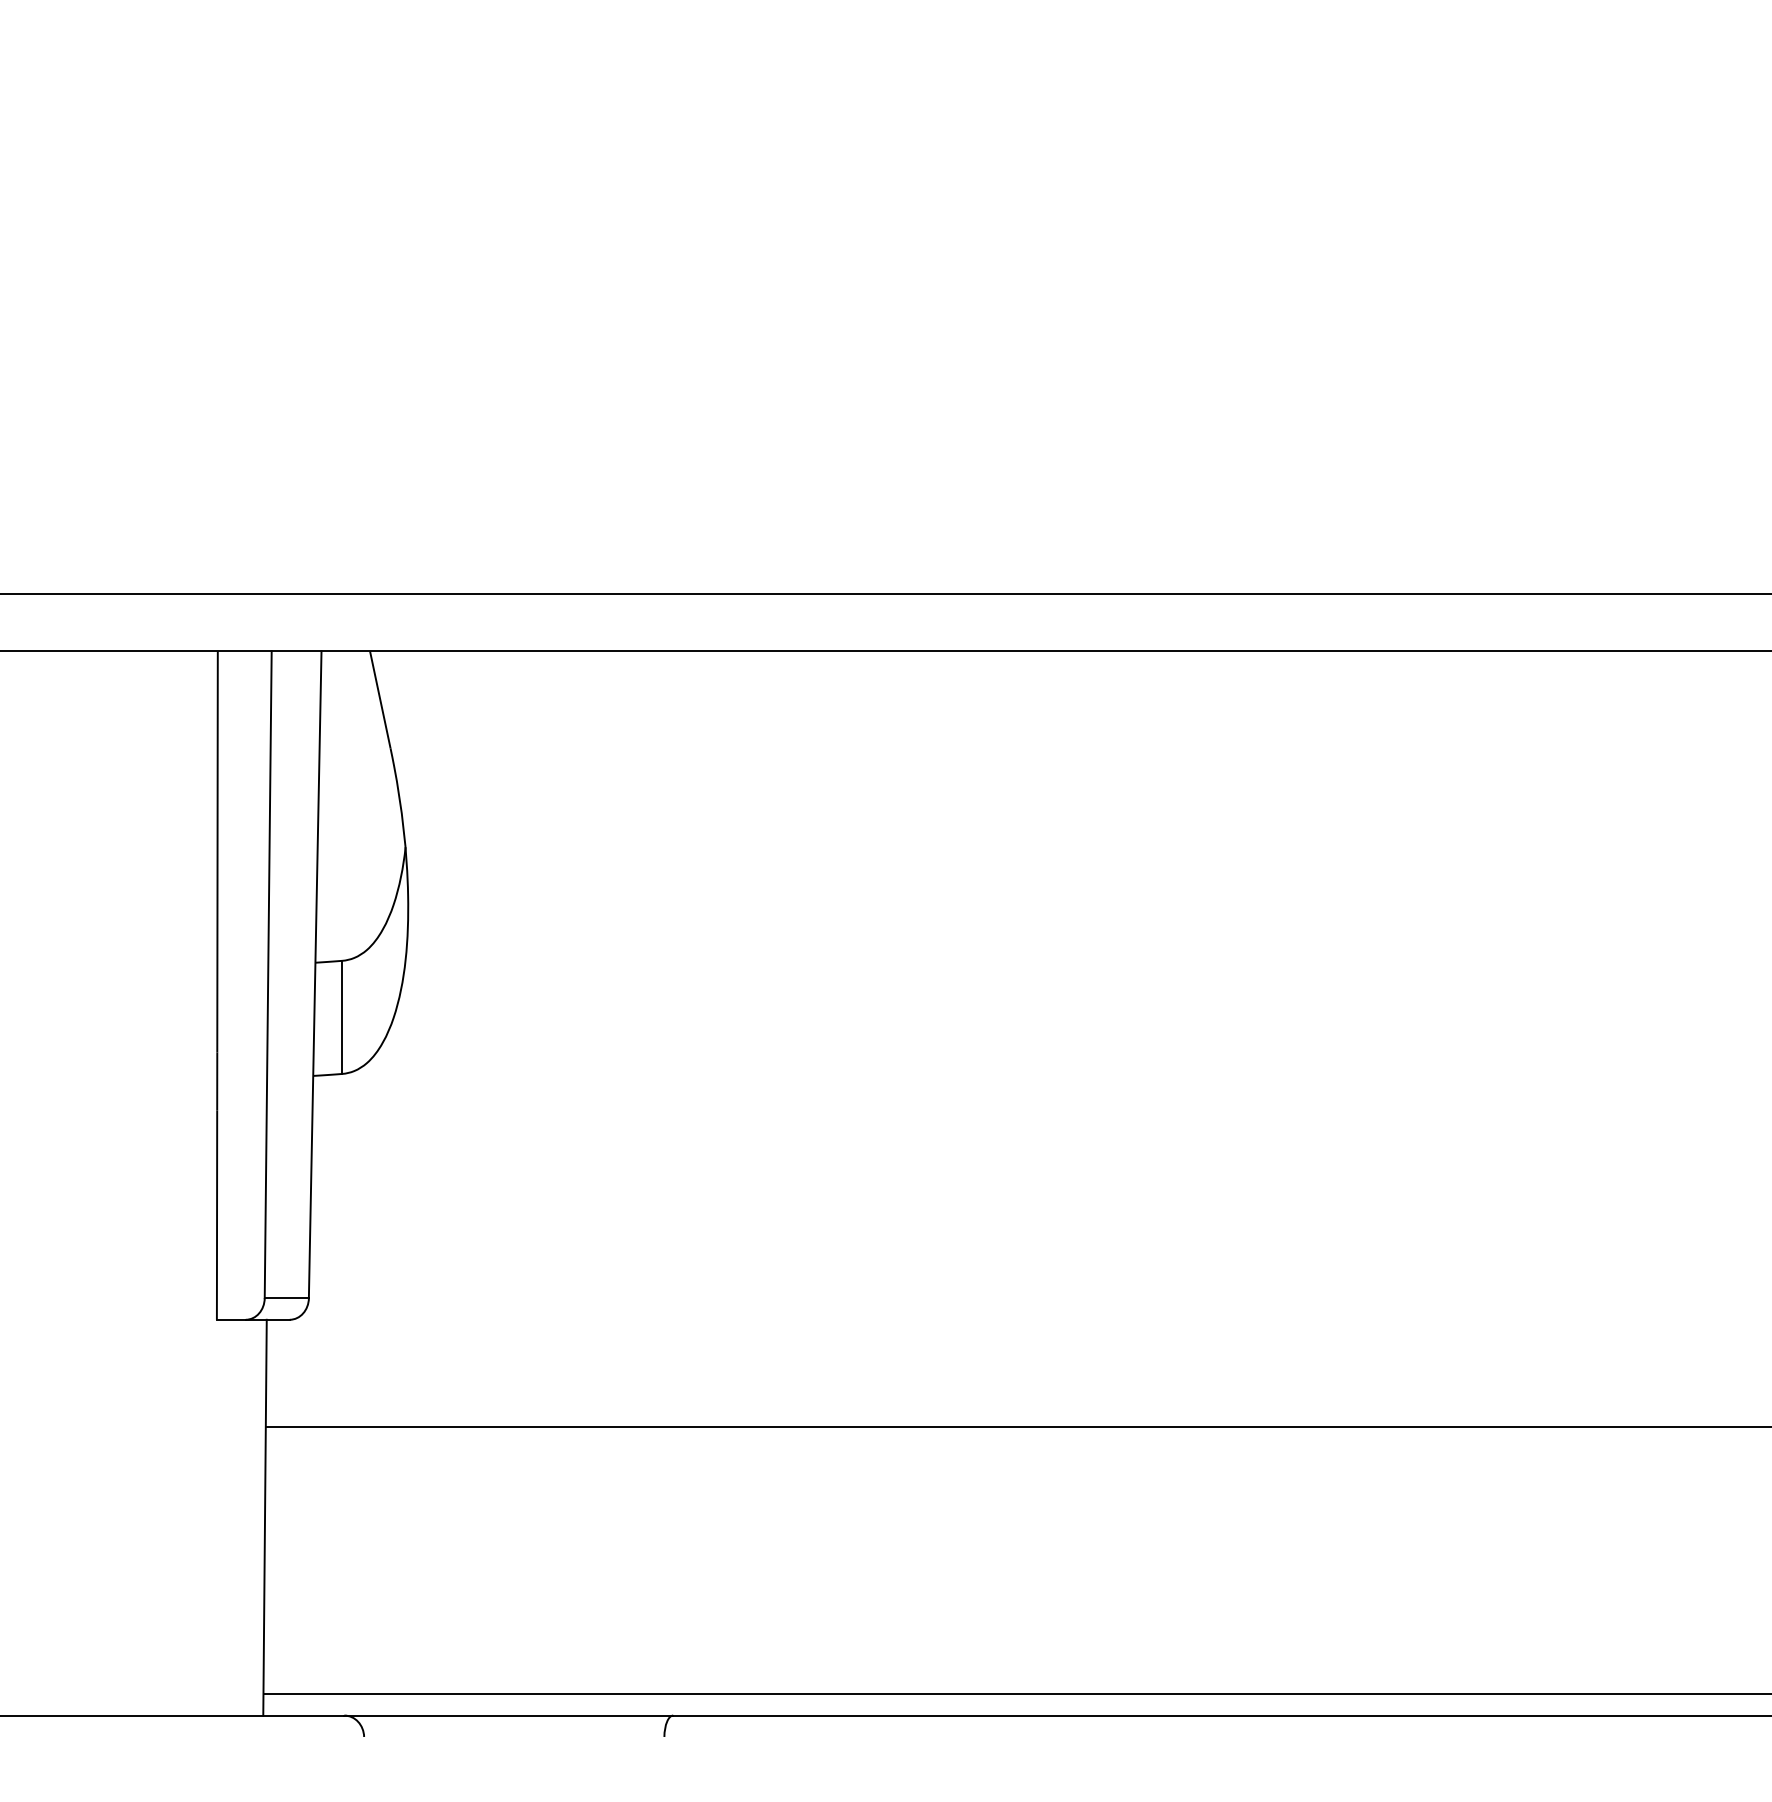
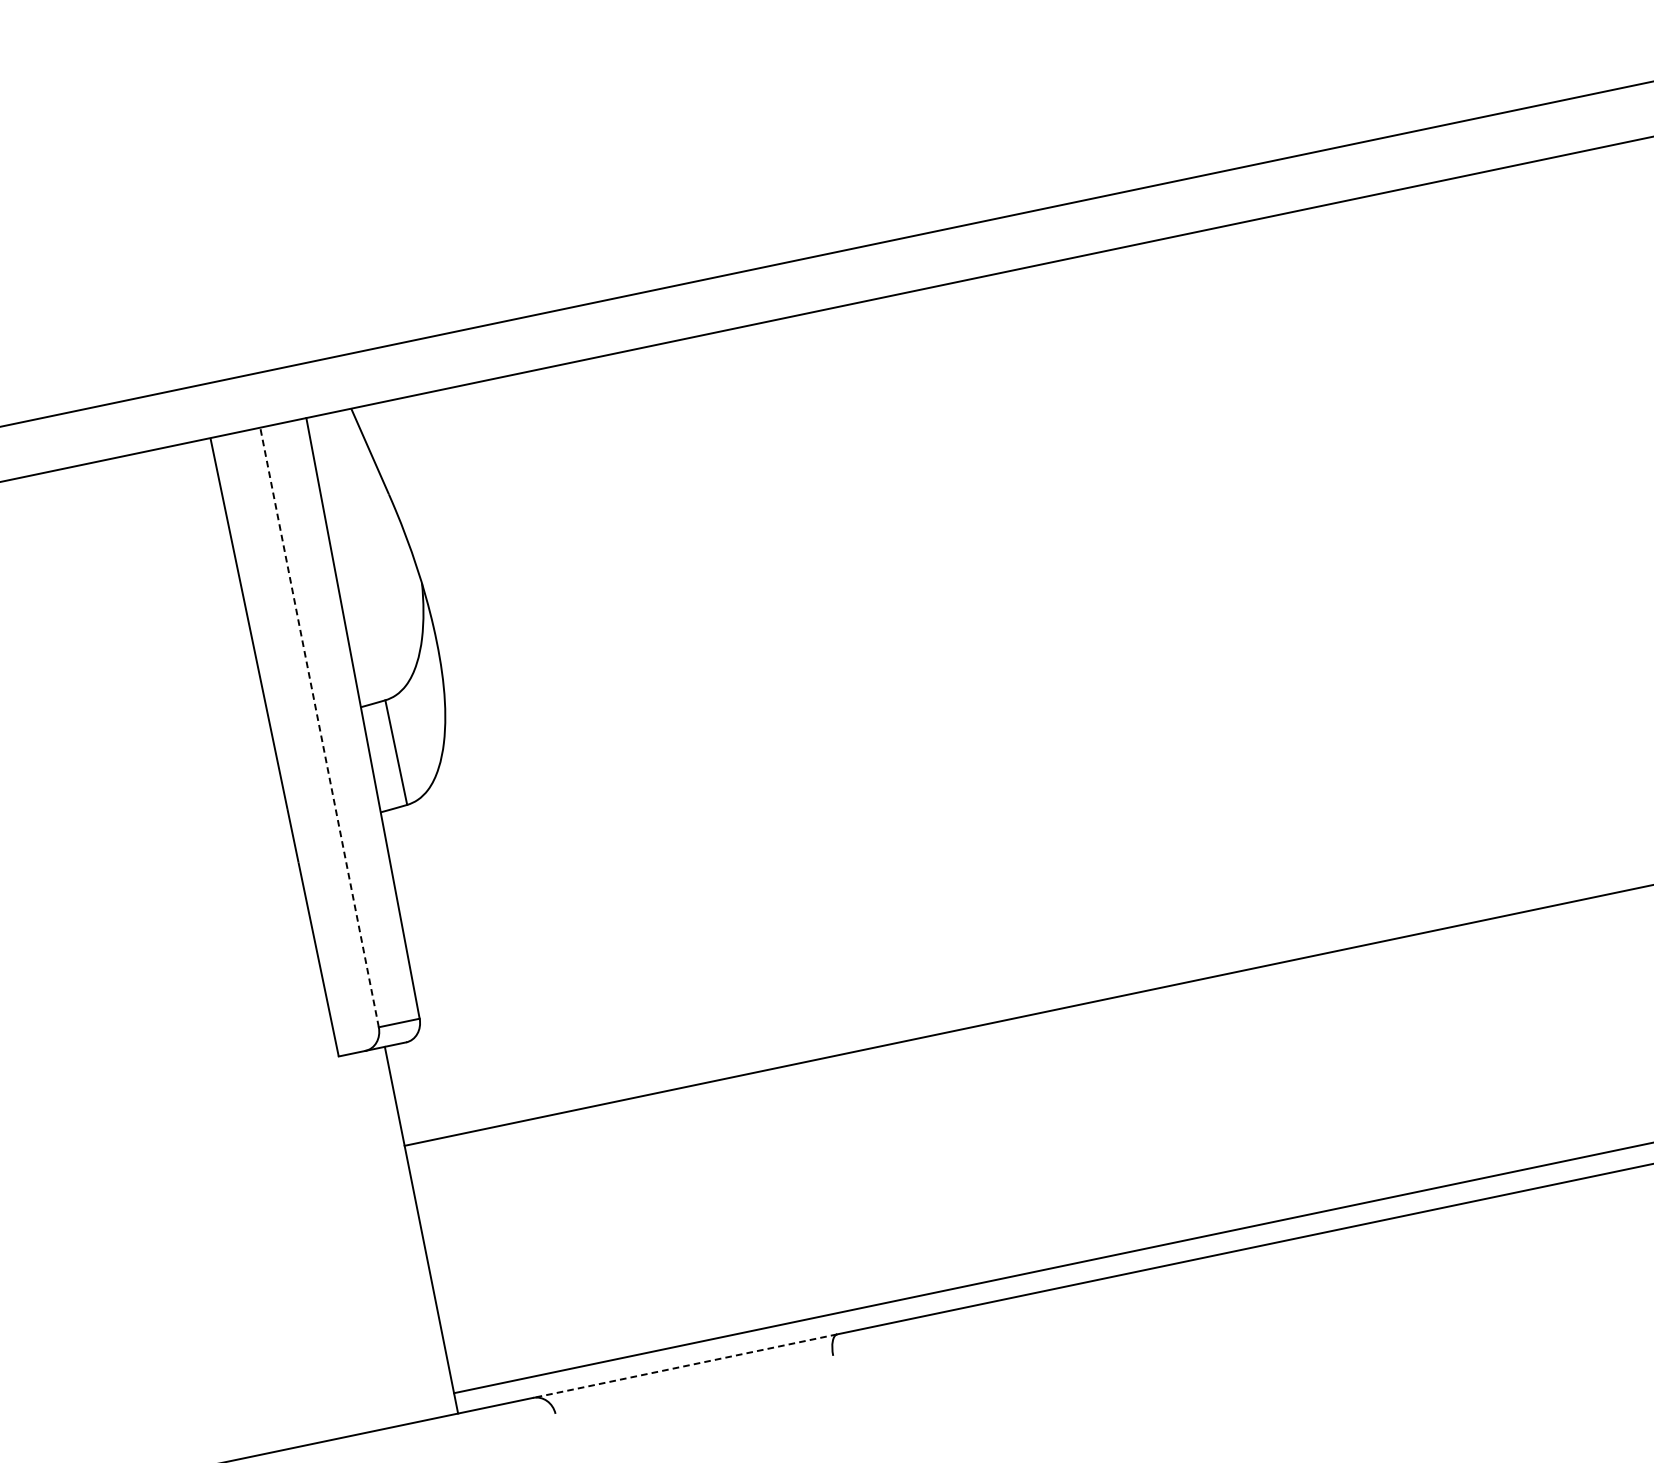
line: (268, 974) -> (319, 727), solid -> dashed
line: (508, 1715) -> (684, 1366), solid -> dashed

